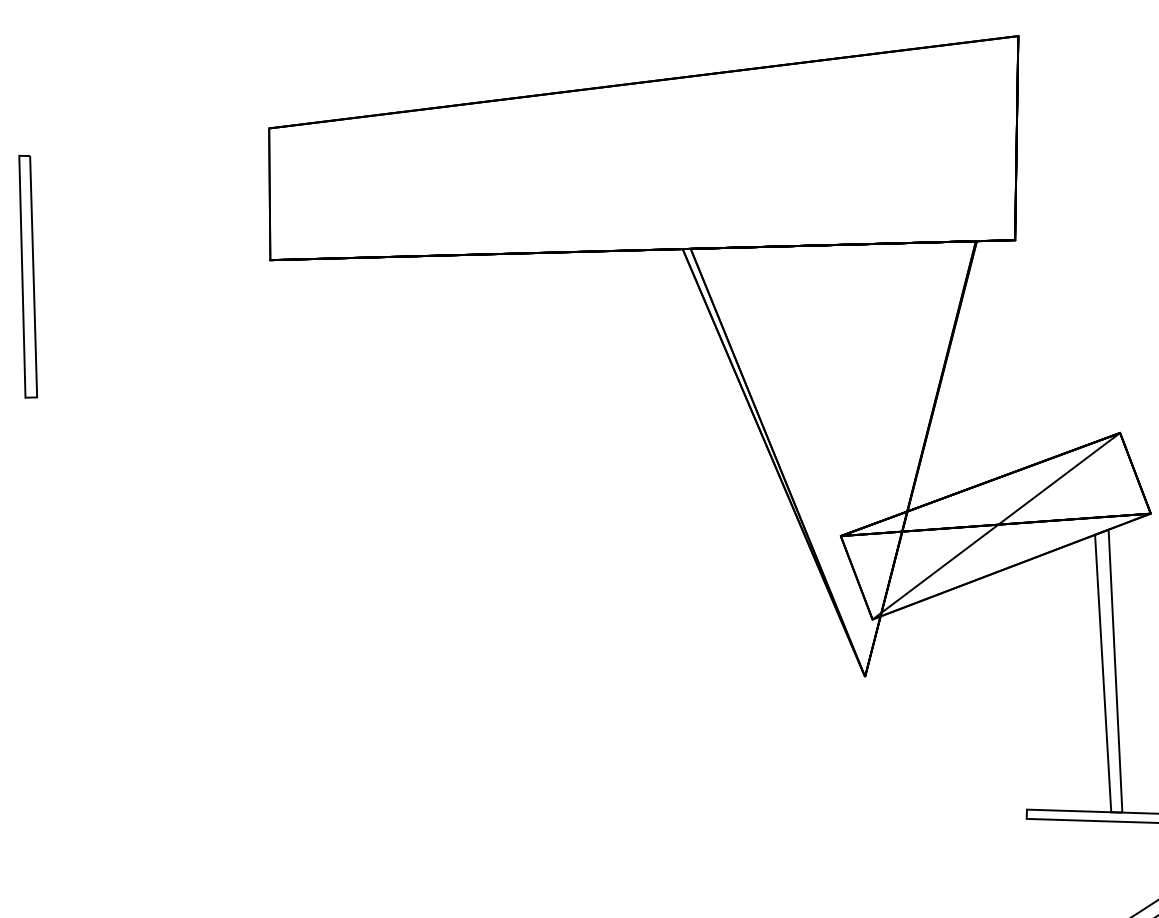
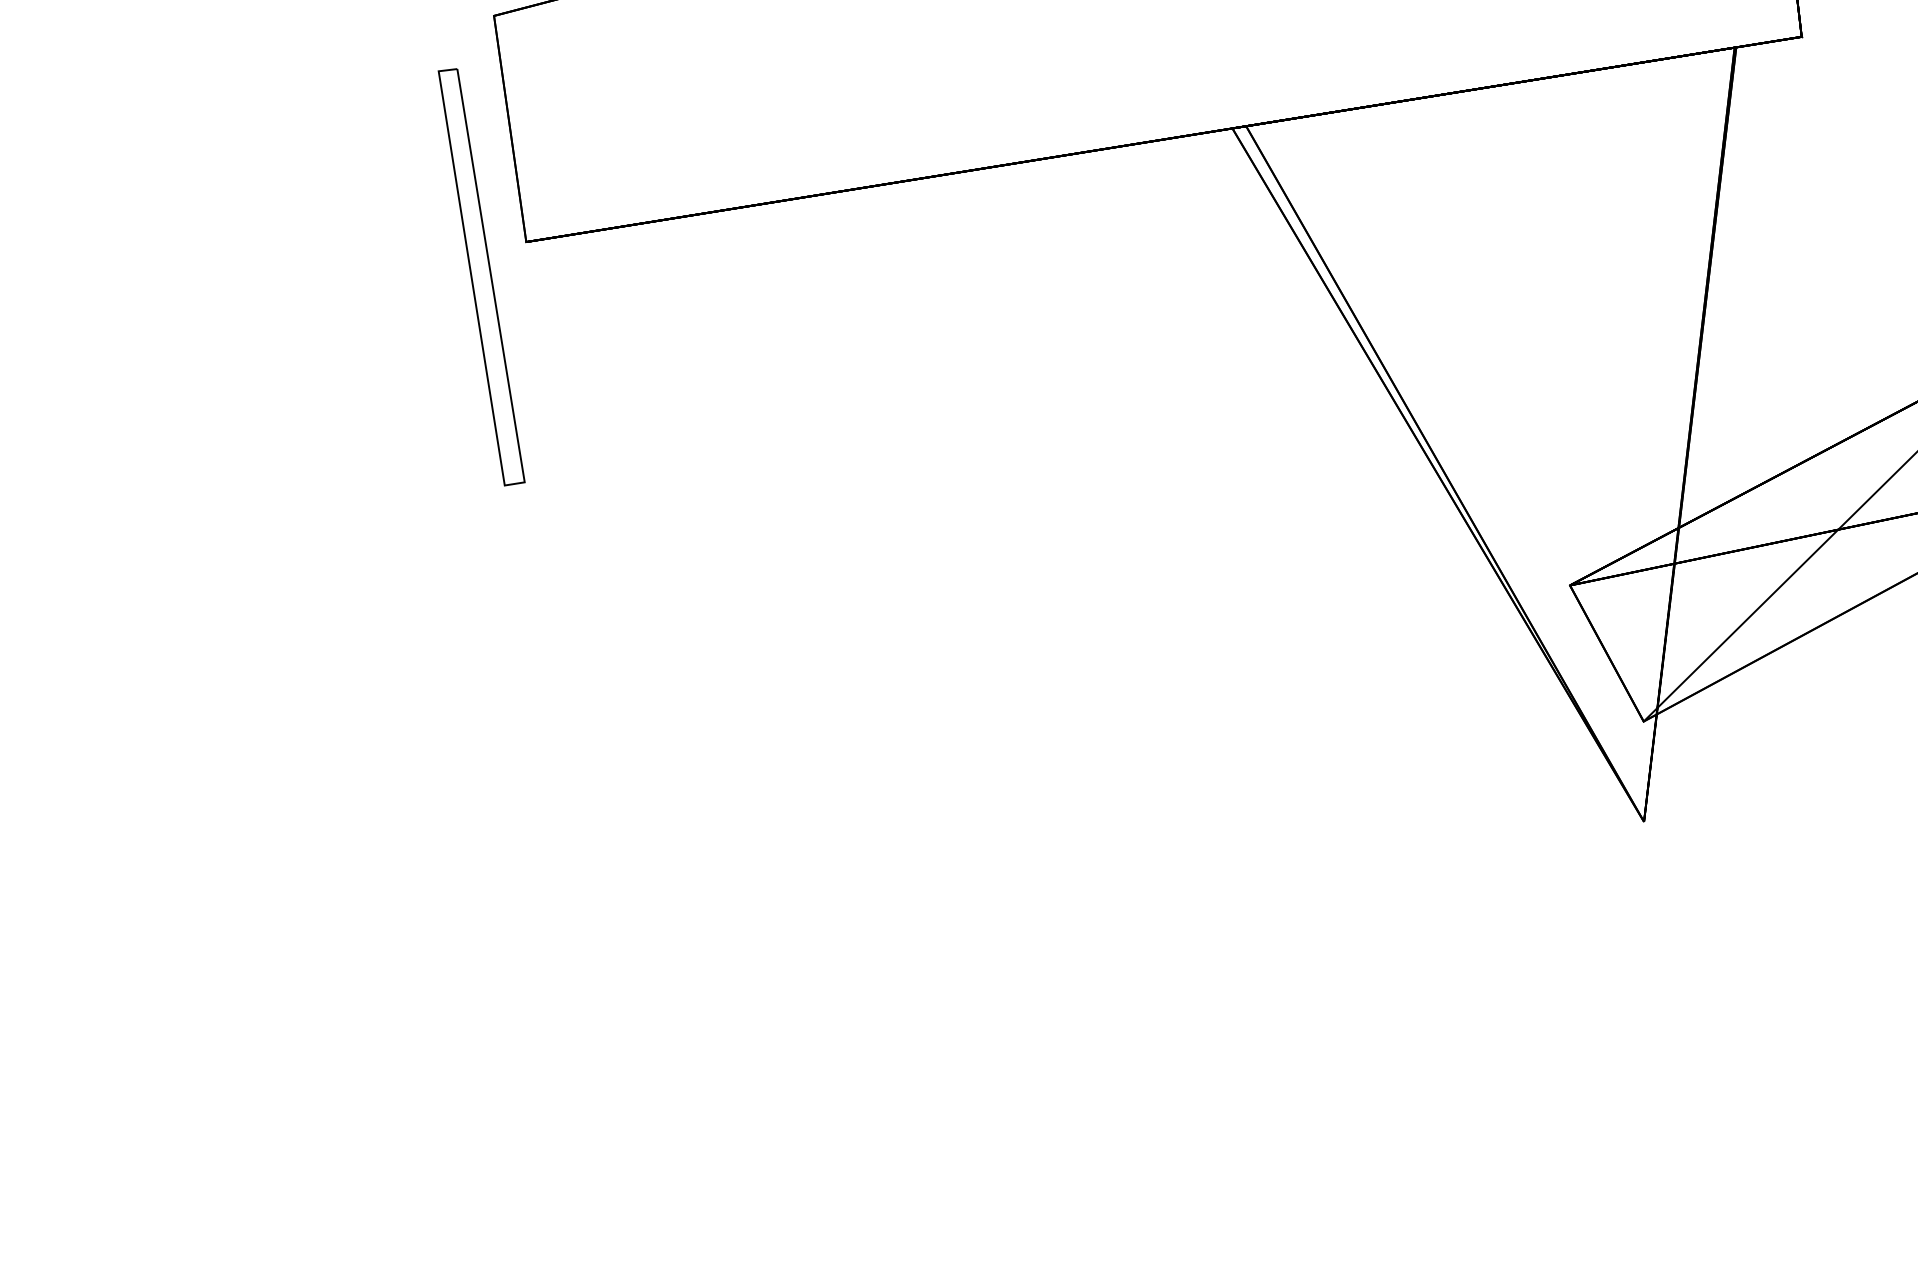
part: (27, 276) -> (480, 276), moved

